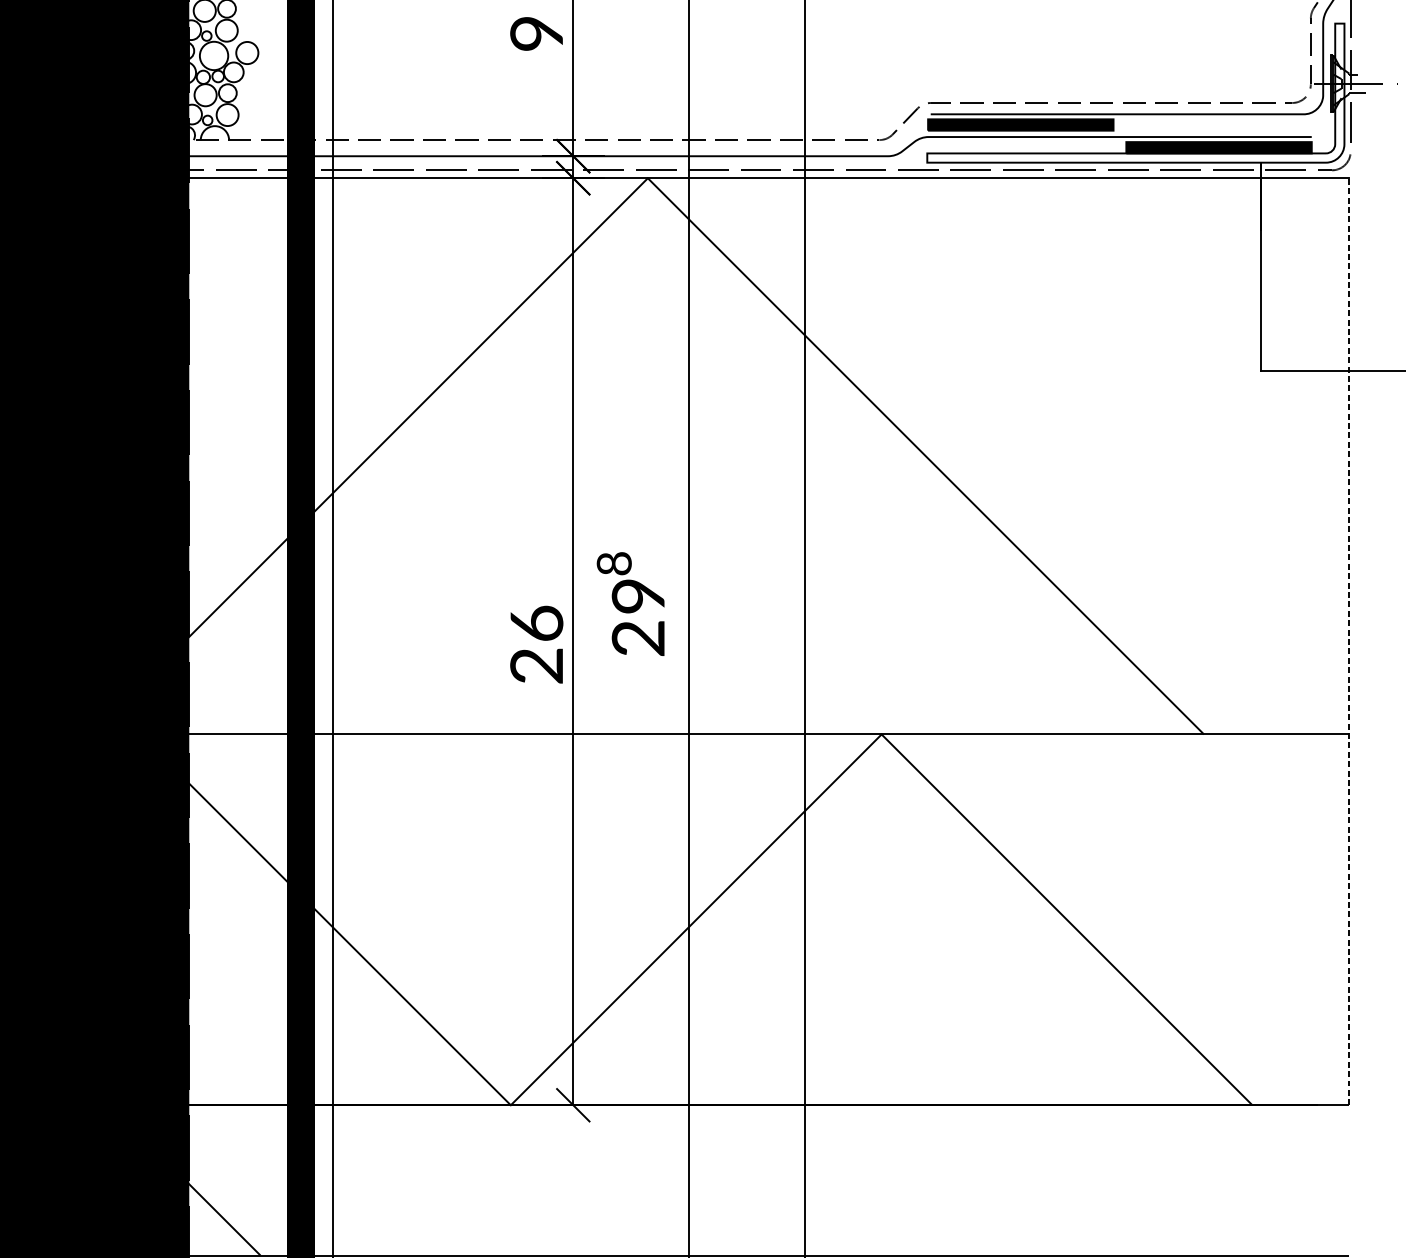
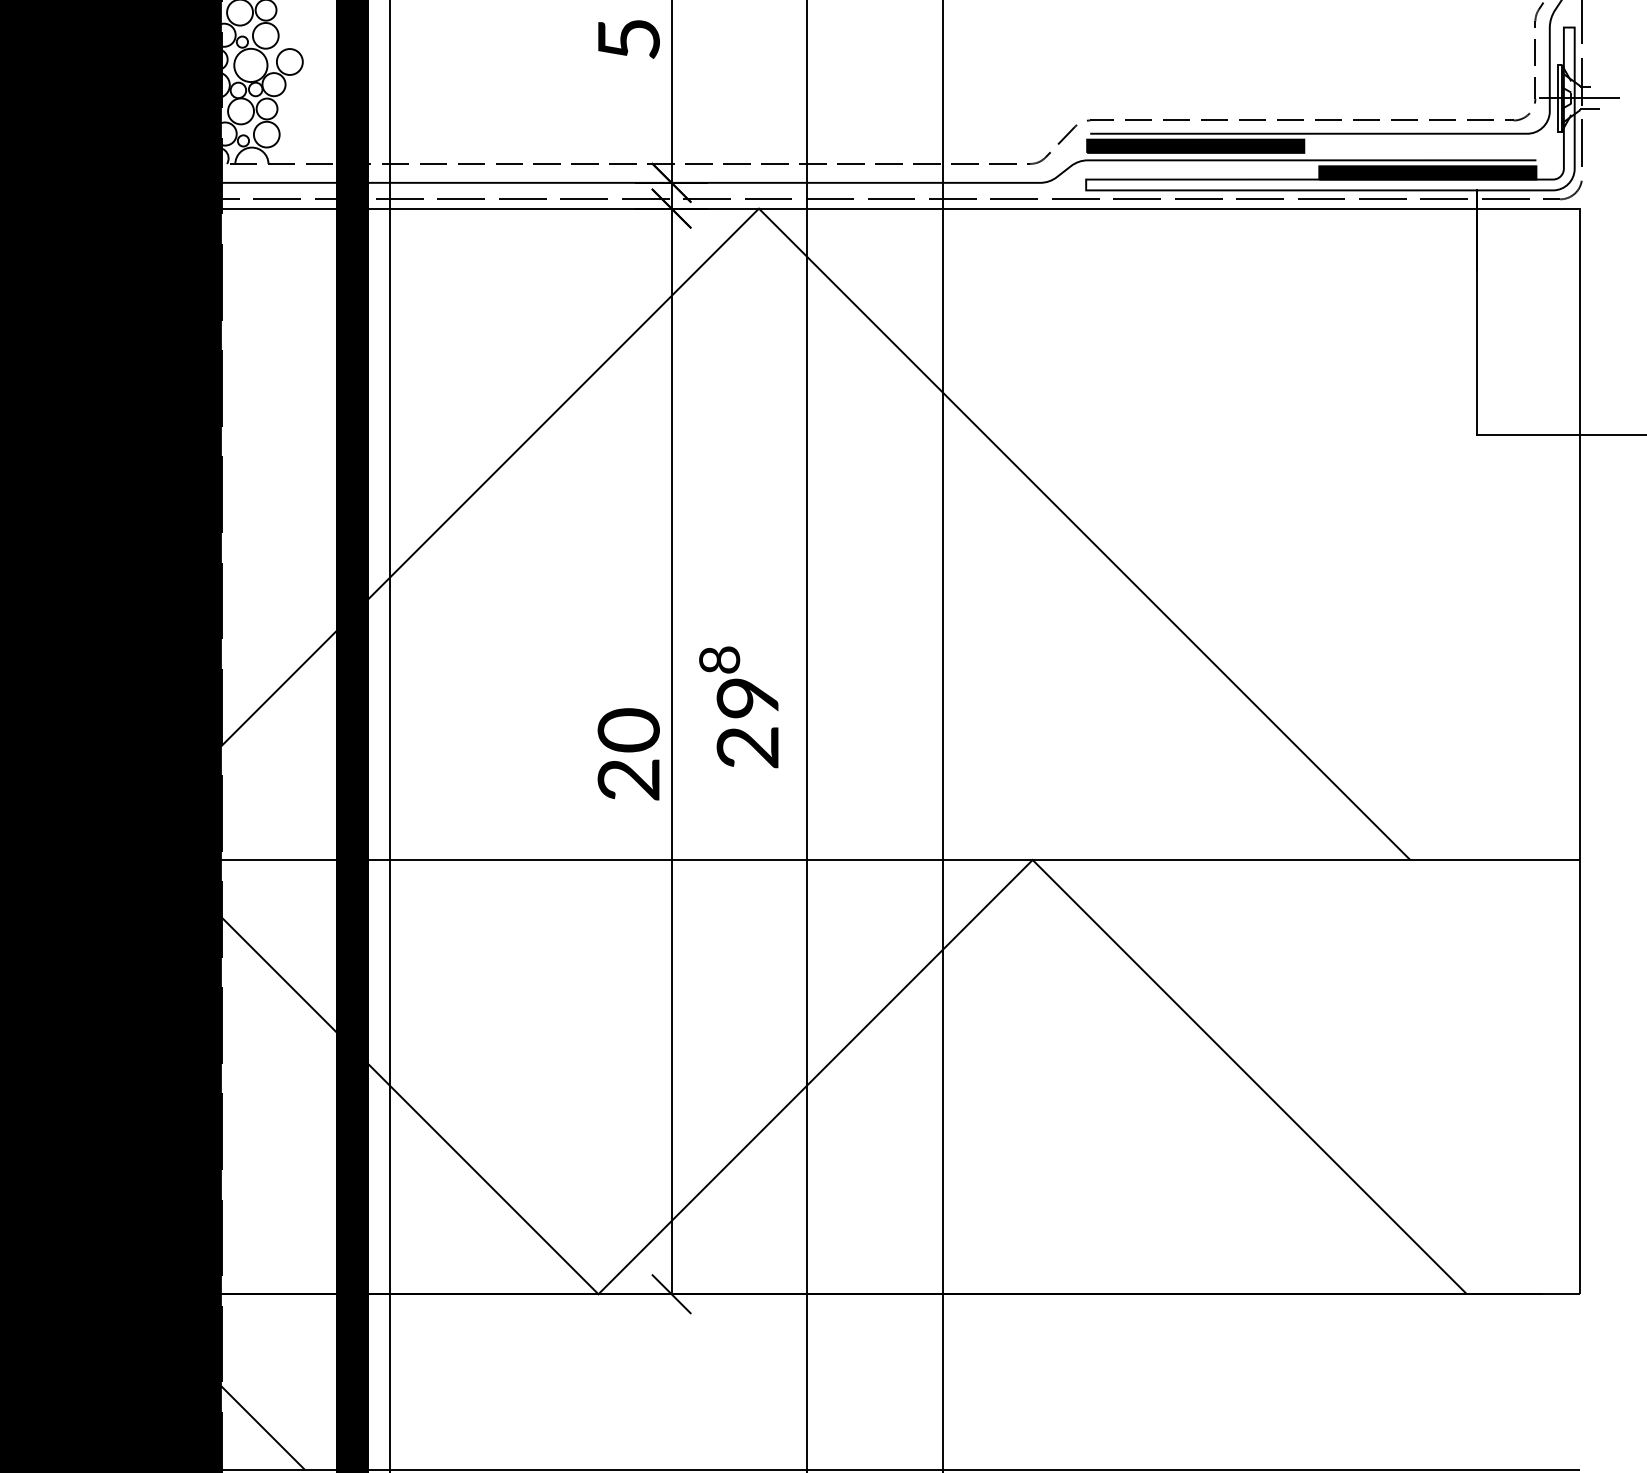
text: (536, 33) -> (628, 39), 9 -> 5
text: (536, 623) -> (628, 730), 26 -> 20
line: (1349, 641) -> (1580, 751), dashed -> solid

